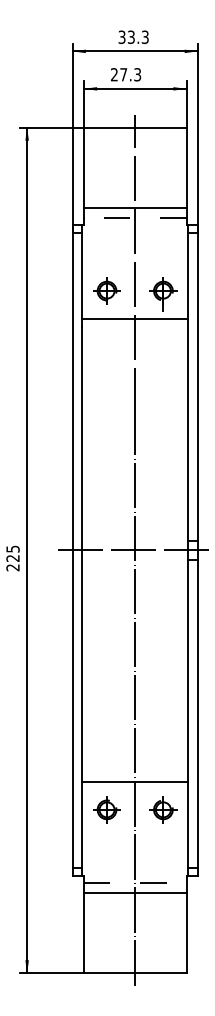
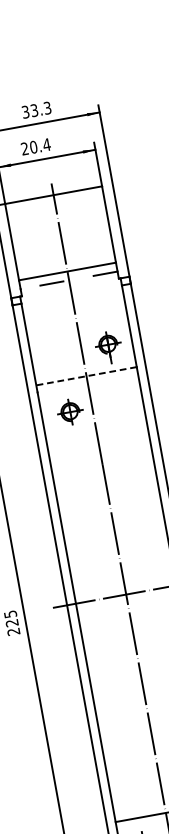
text: (130, 74) -> (40, 145), 27.3 -> 20.4
part: (106, 290) -> (69, 411), moved
line: (134, 319) -> (85, 376), solid -> dashed

